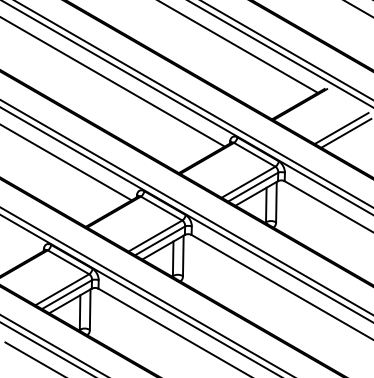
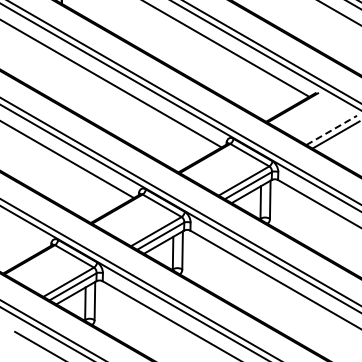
line: (342, 128) -> (332, 130), solid -> dashed

